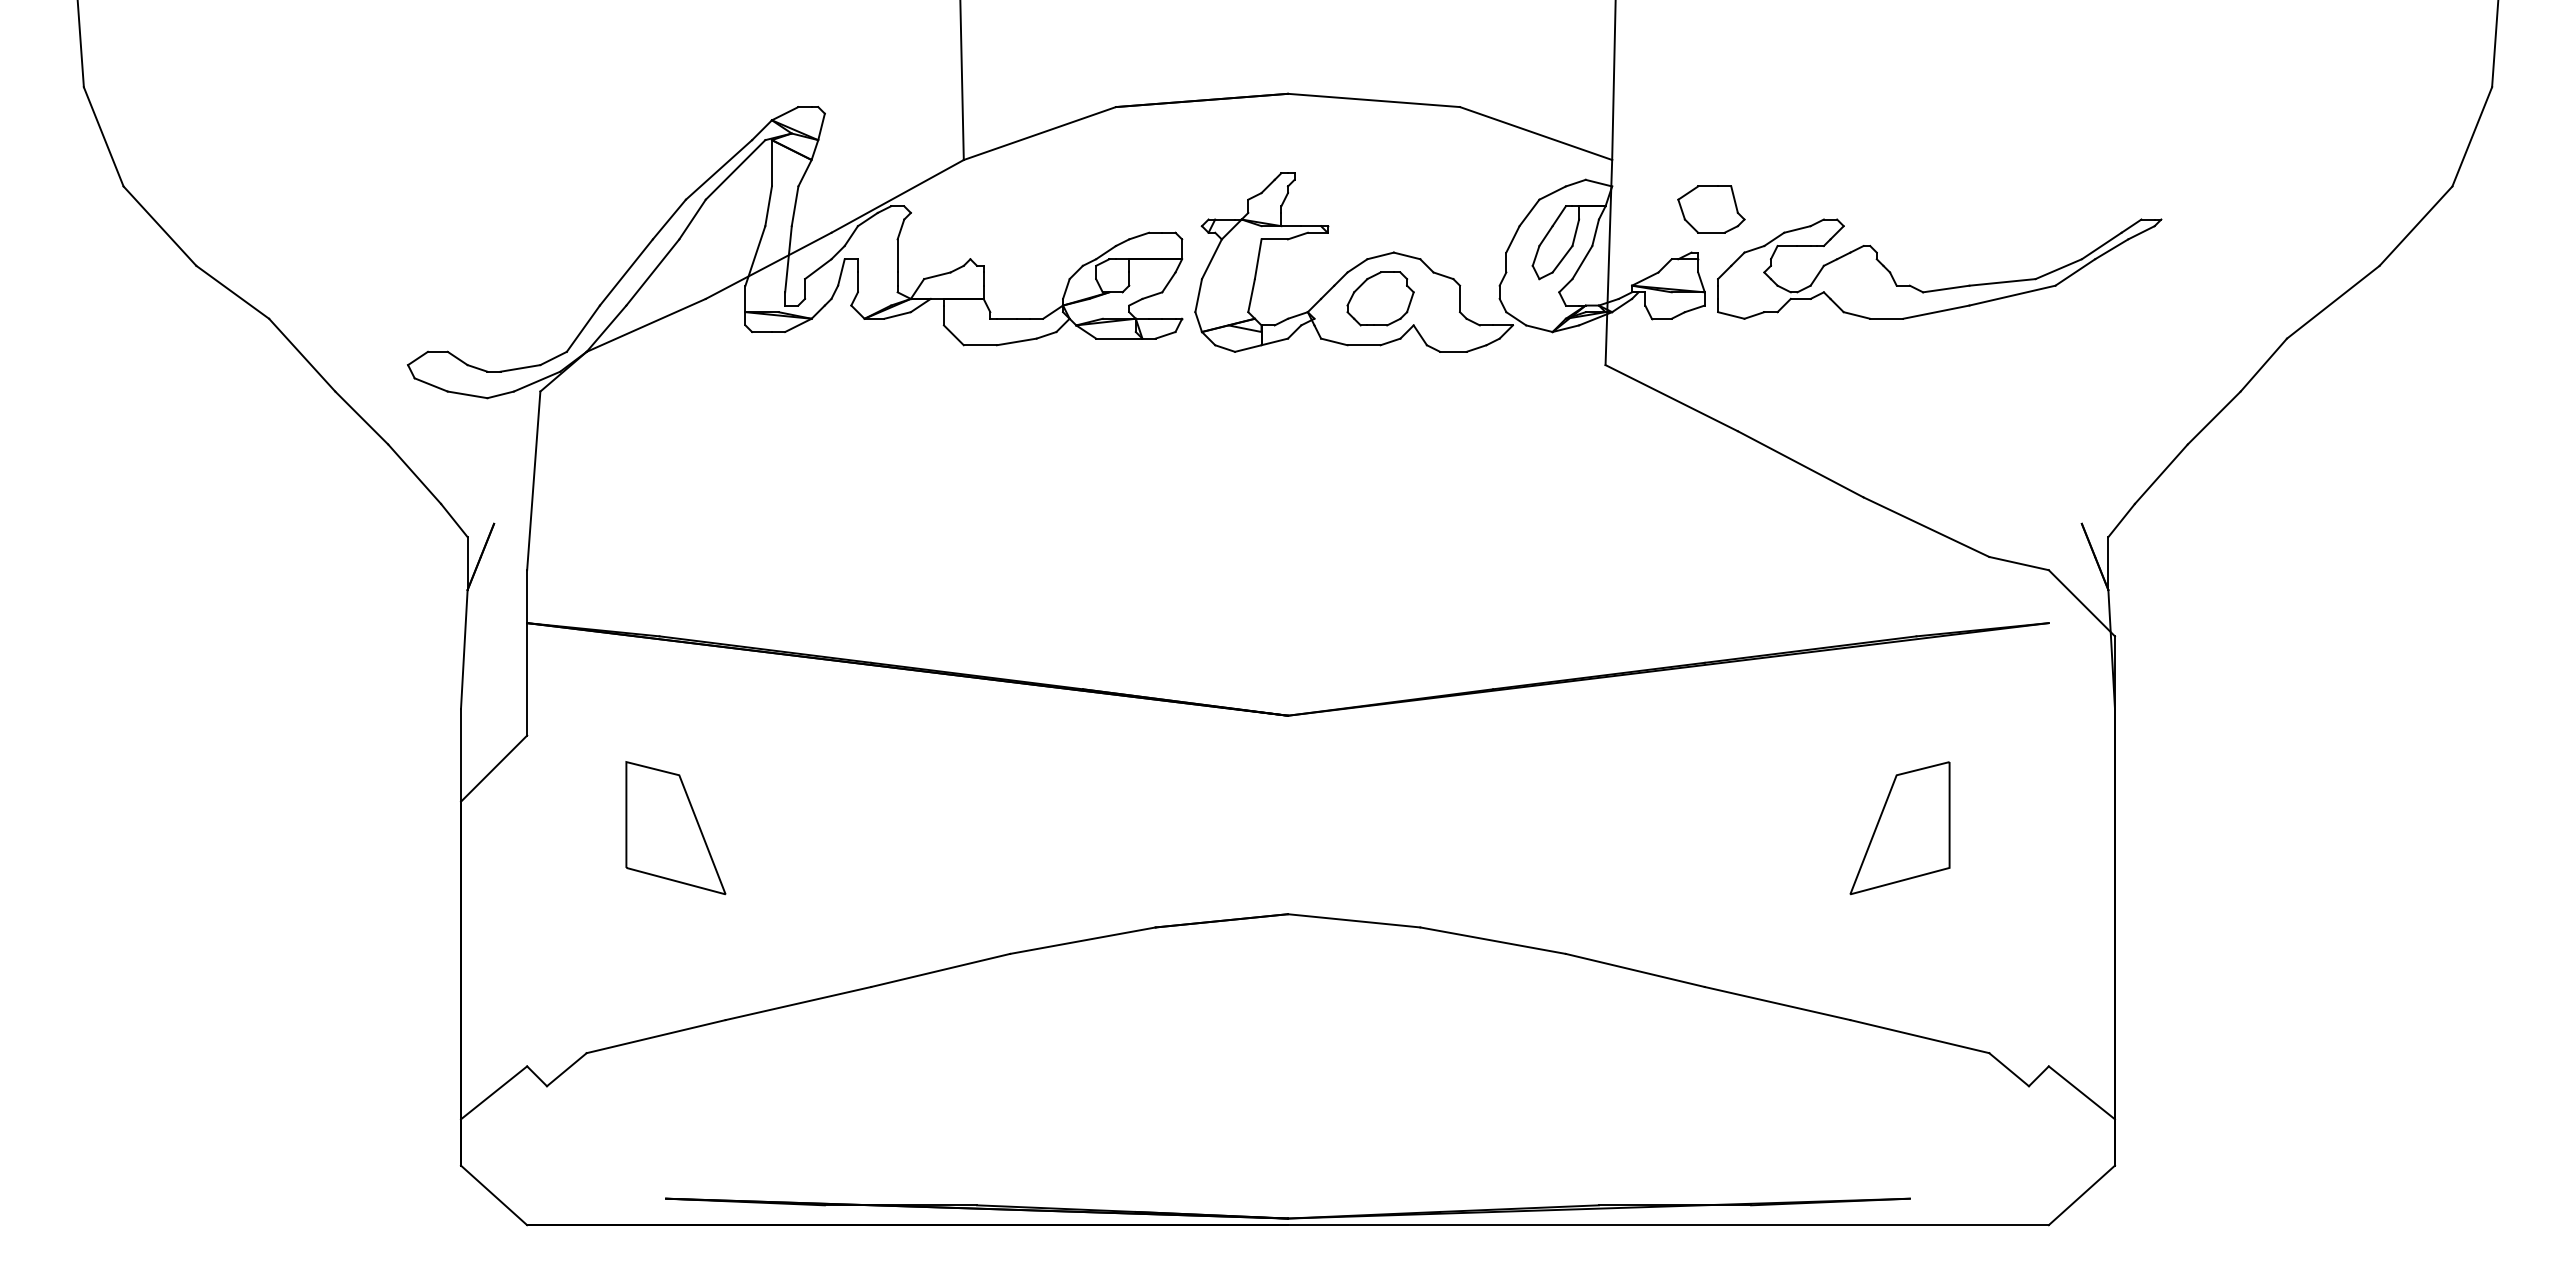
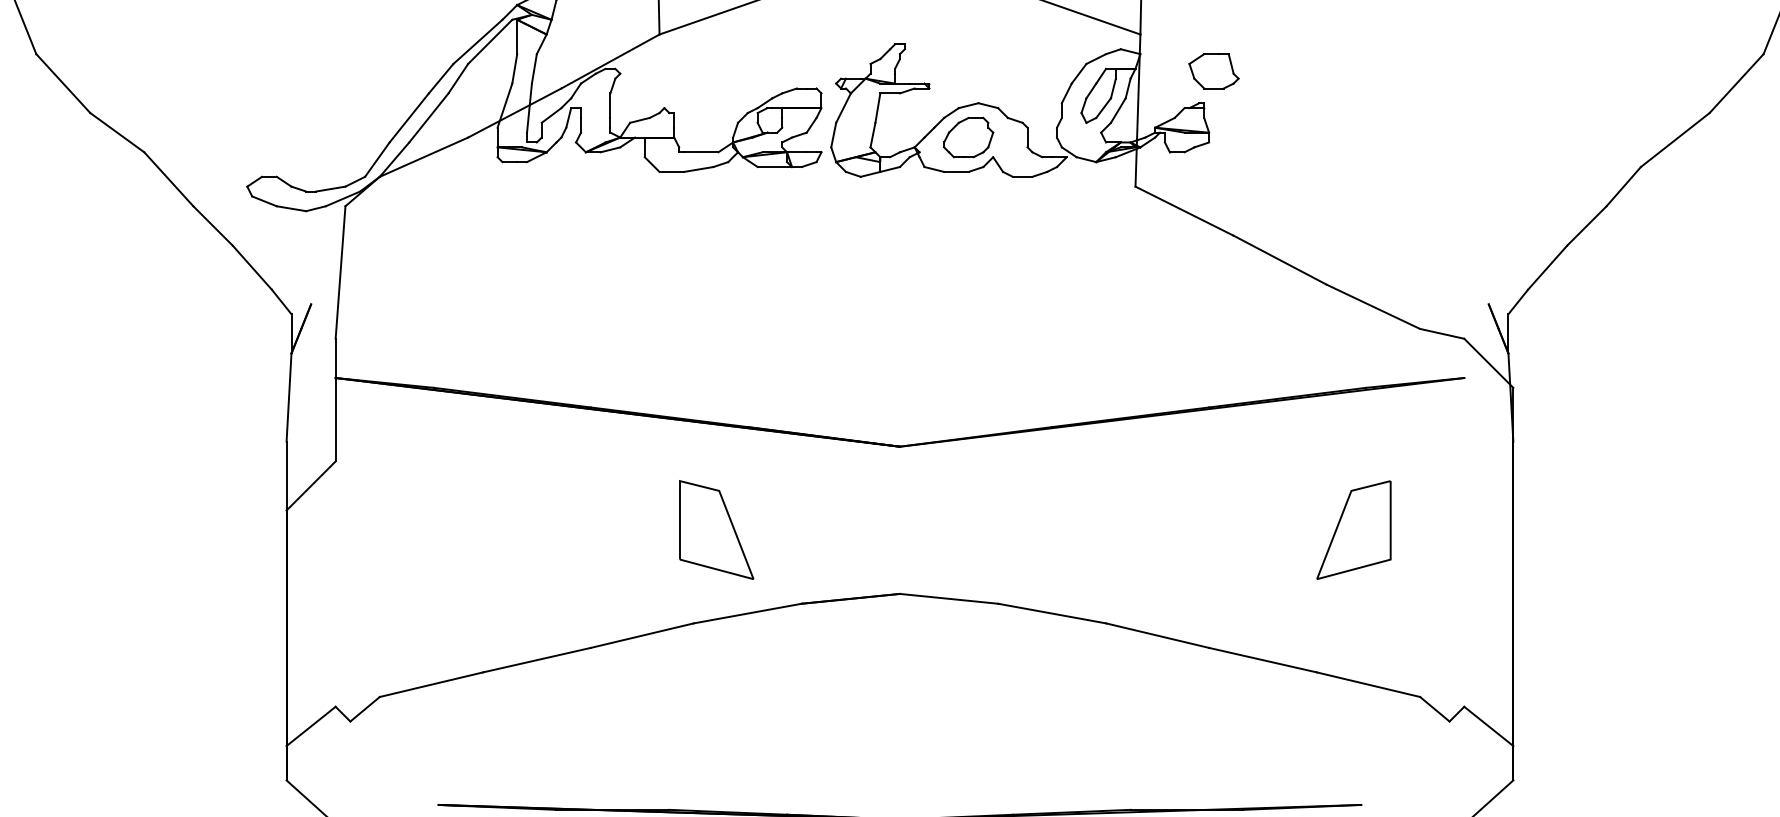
part: (1940, 288) -> (1383, 129), removed
part: (675, 828) -> (716, 530), moved

